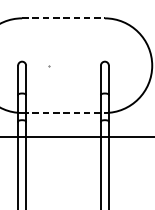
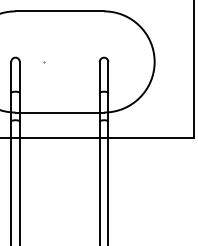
line: (64, 18) -> (60, 11), dashed -> solid
line: (64, 112) -> (60, 112), dashed -> solid

